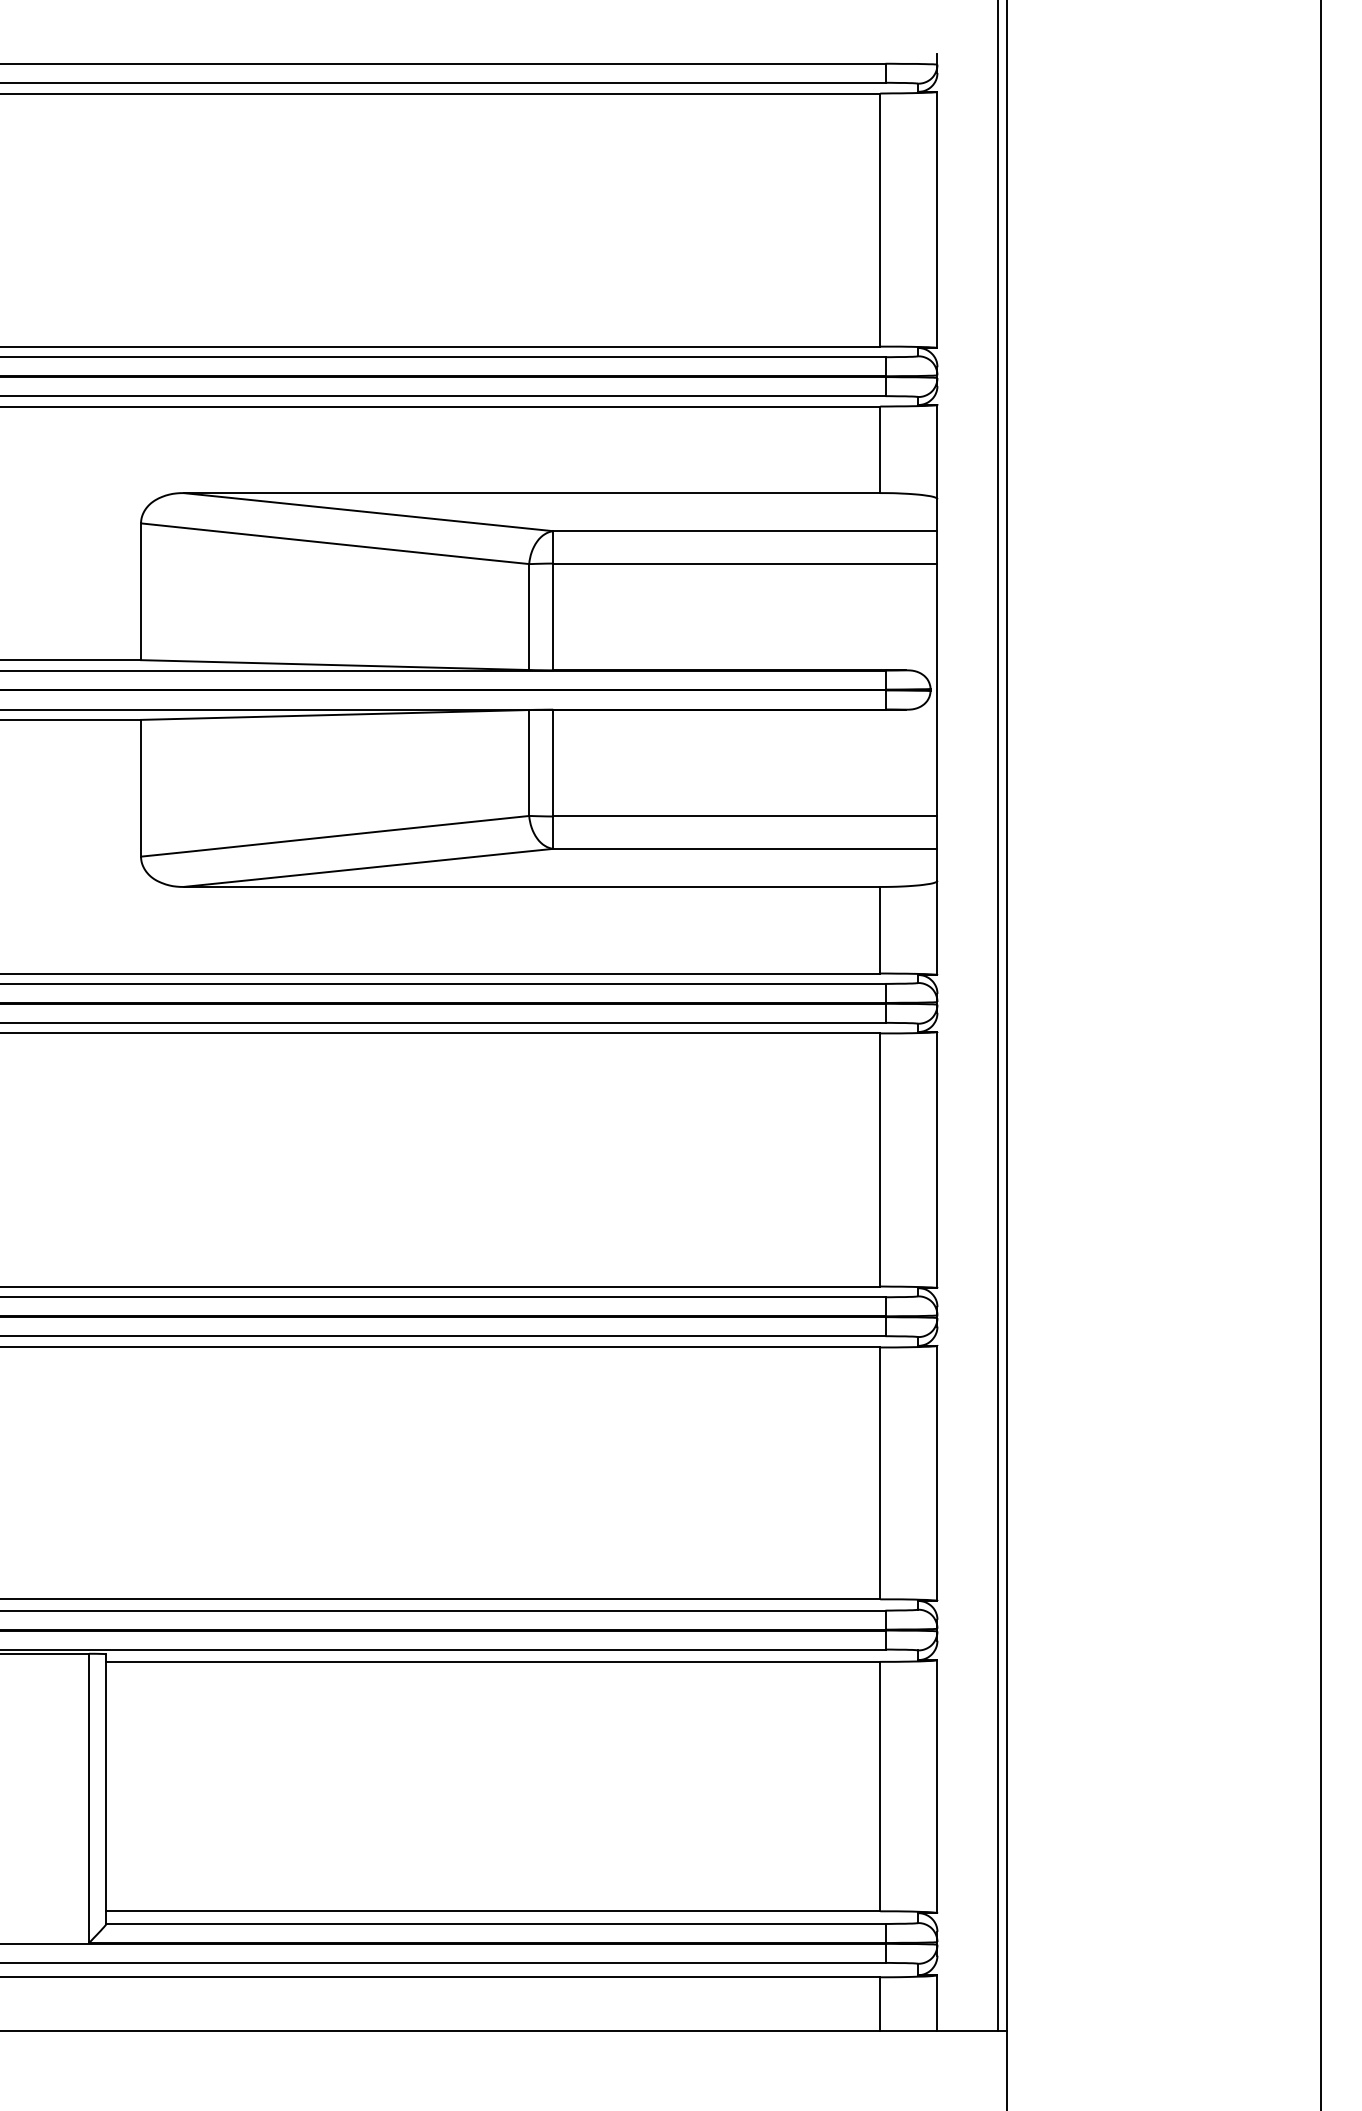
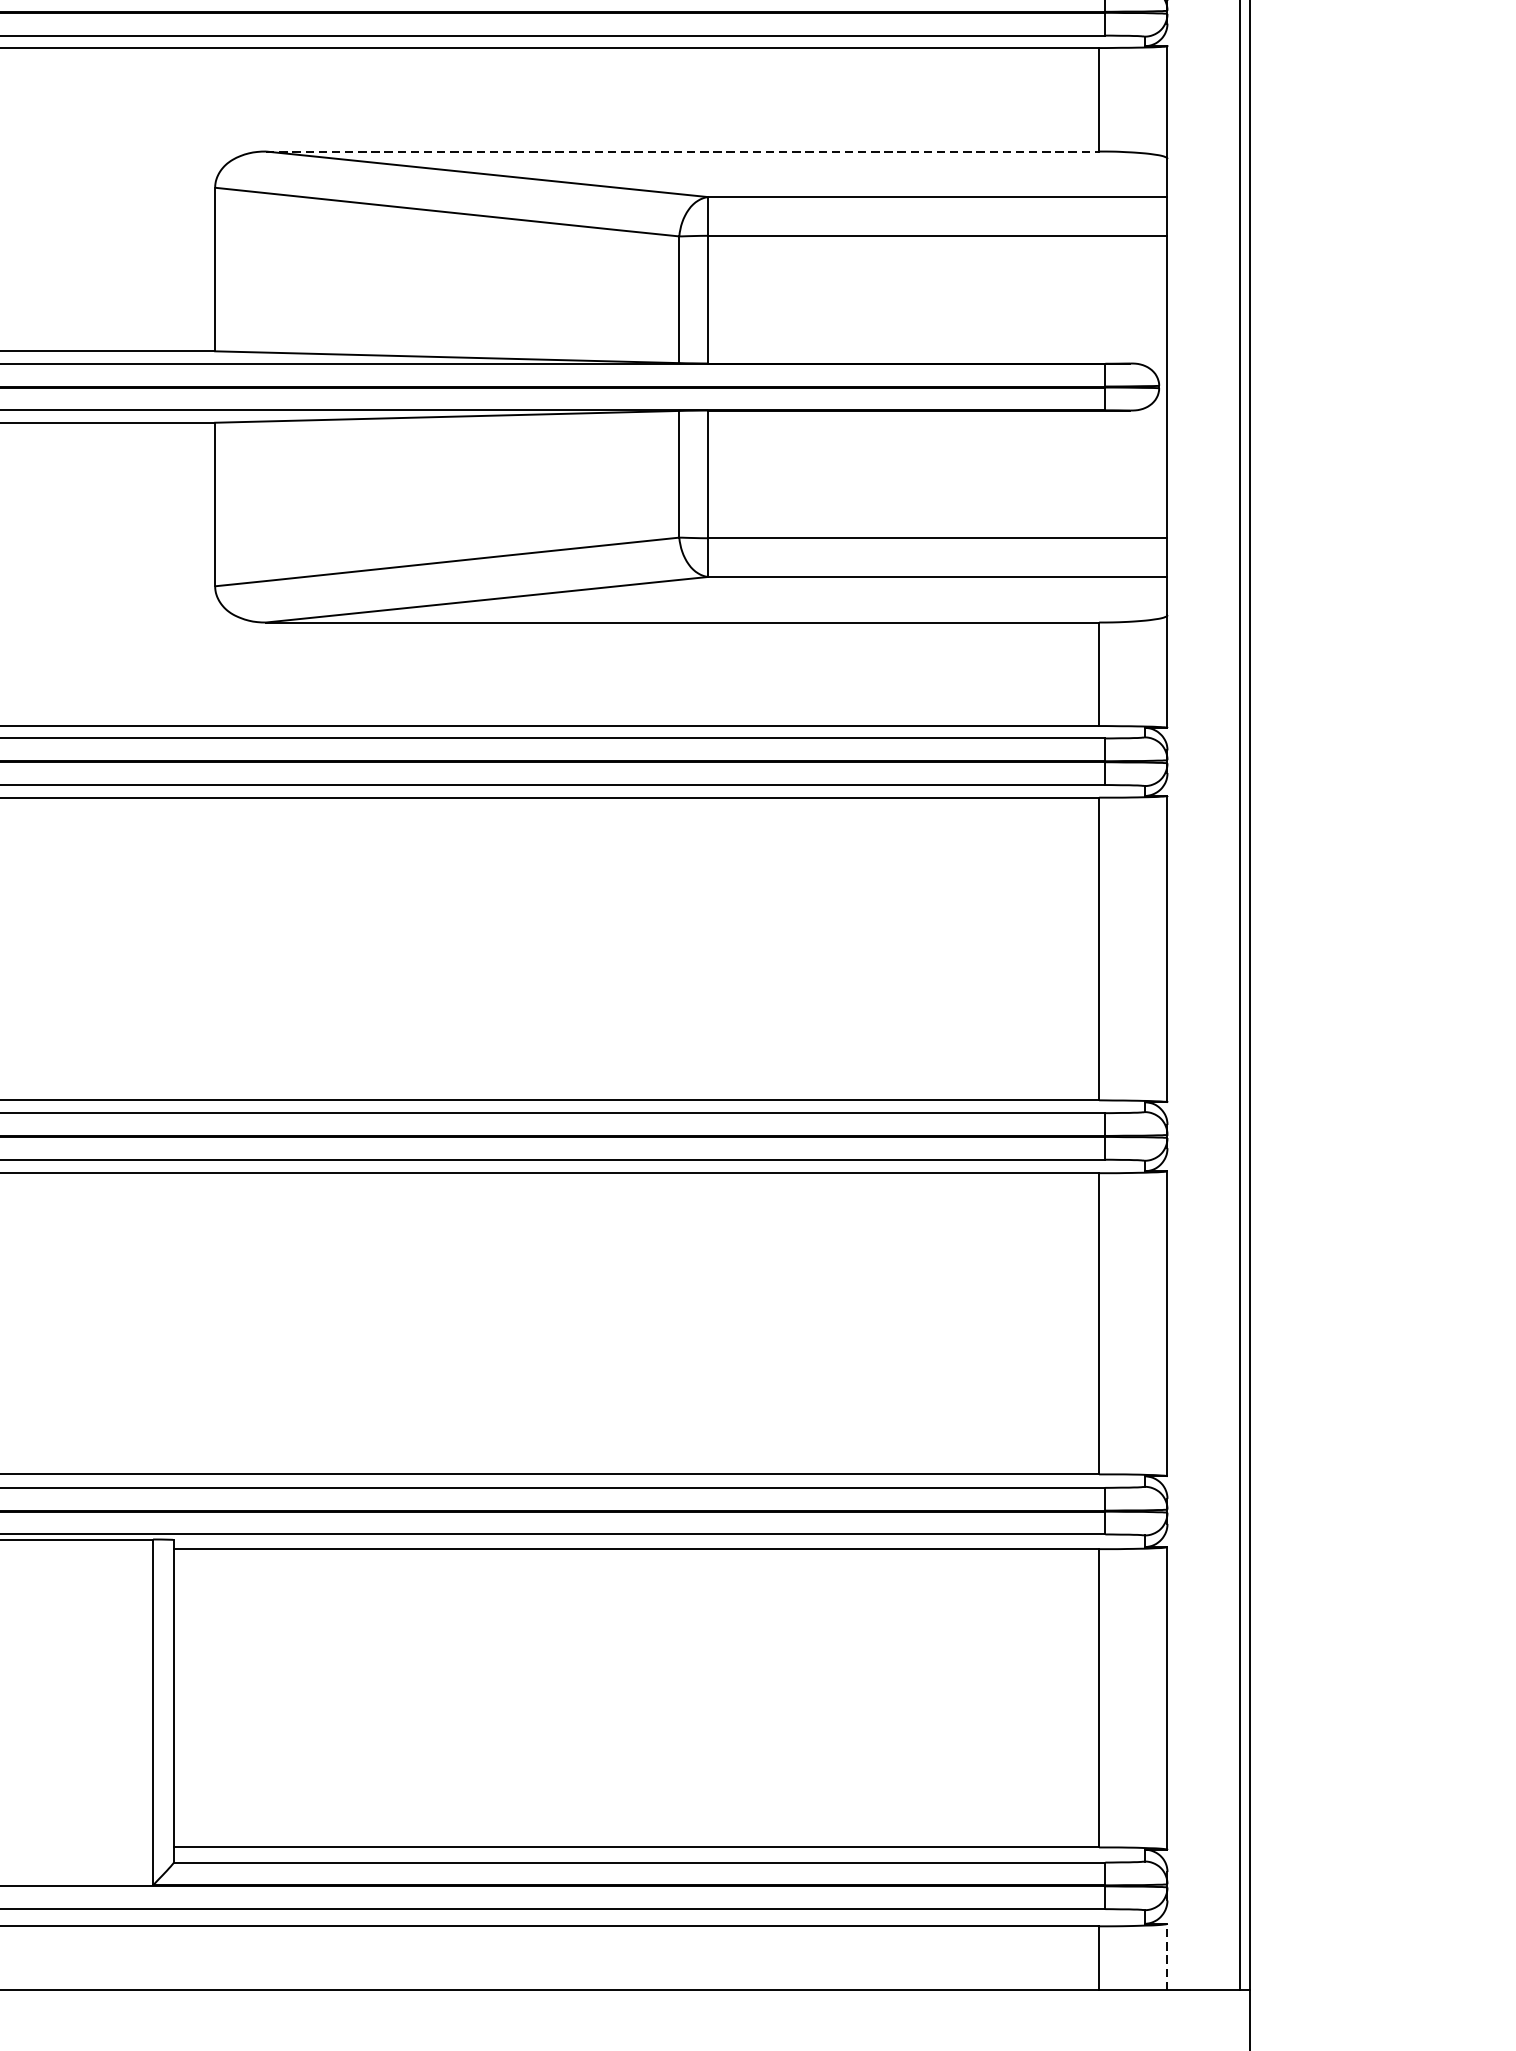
line: (532, 493) -> (683, 152), solid -> dashed
line: (937, 2002) -> (1167, 1956), solid -> dashed

